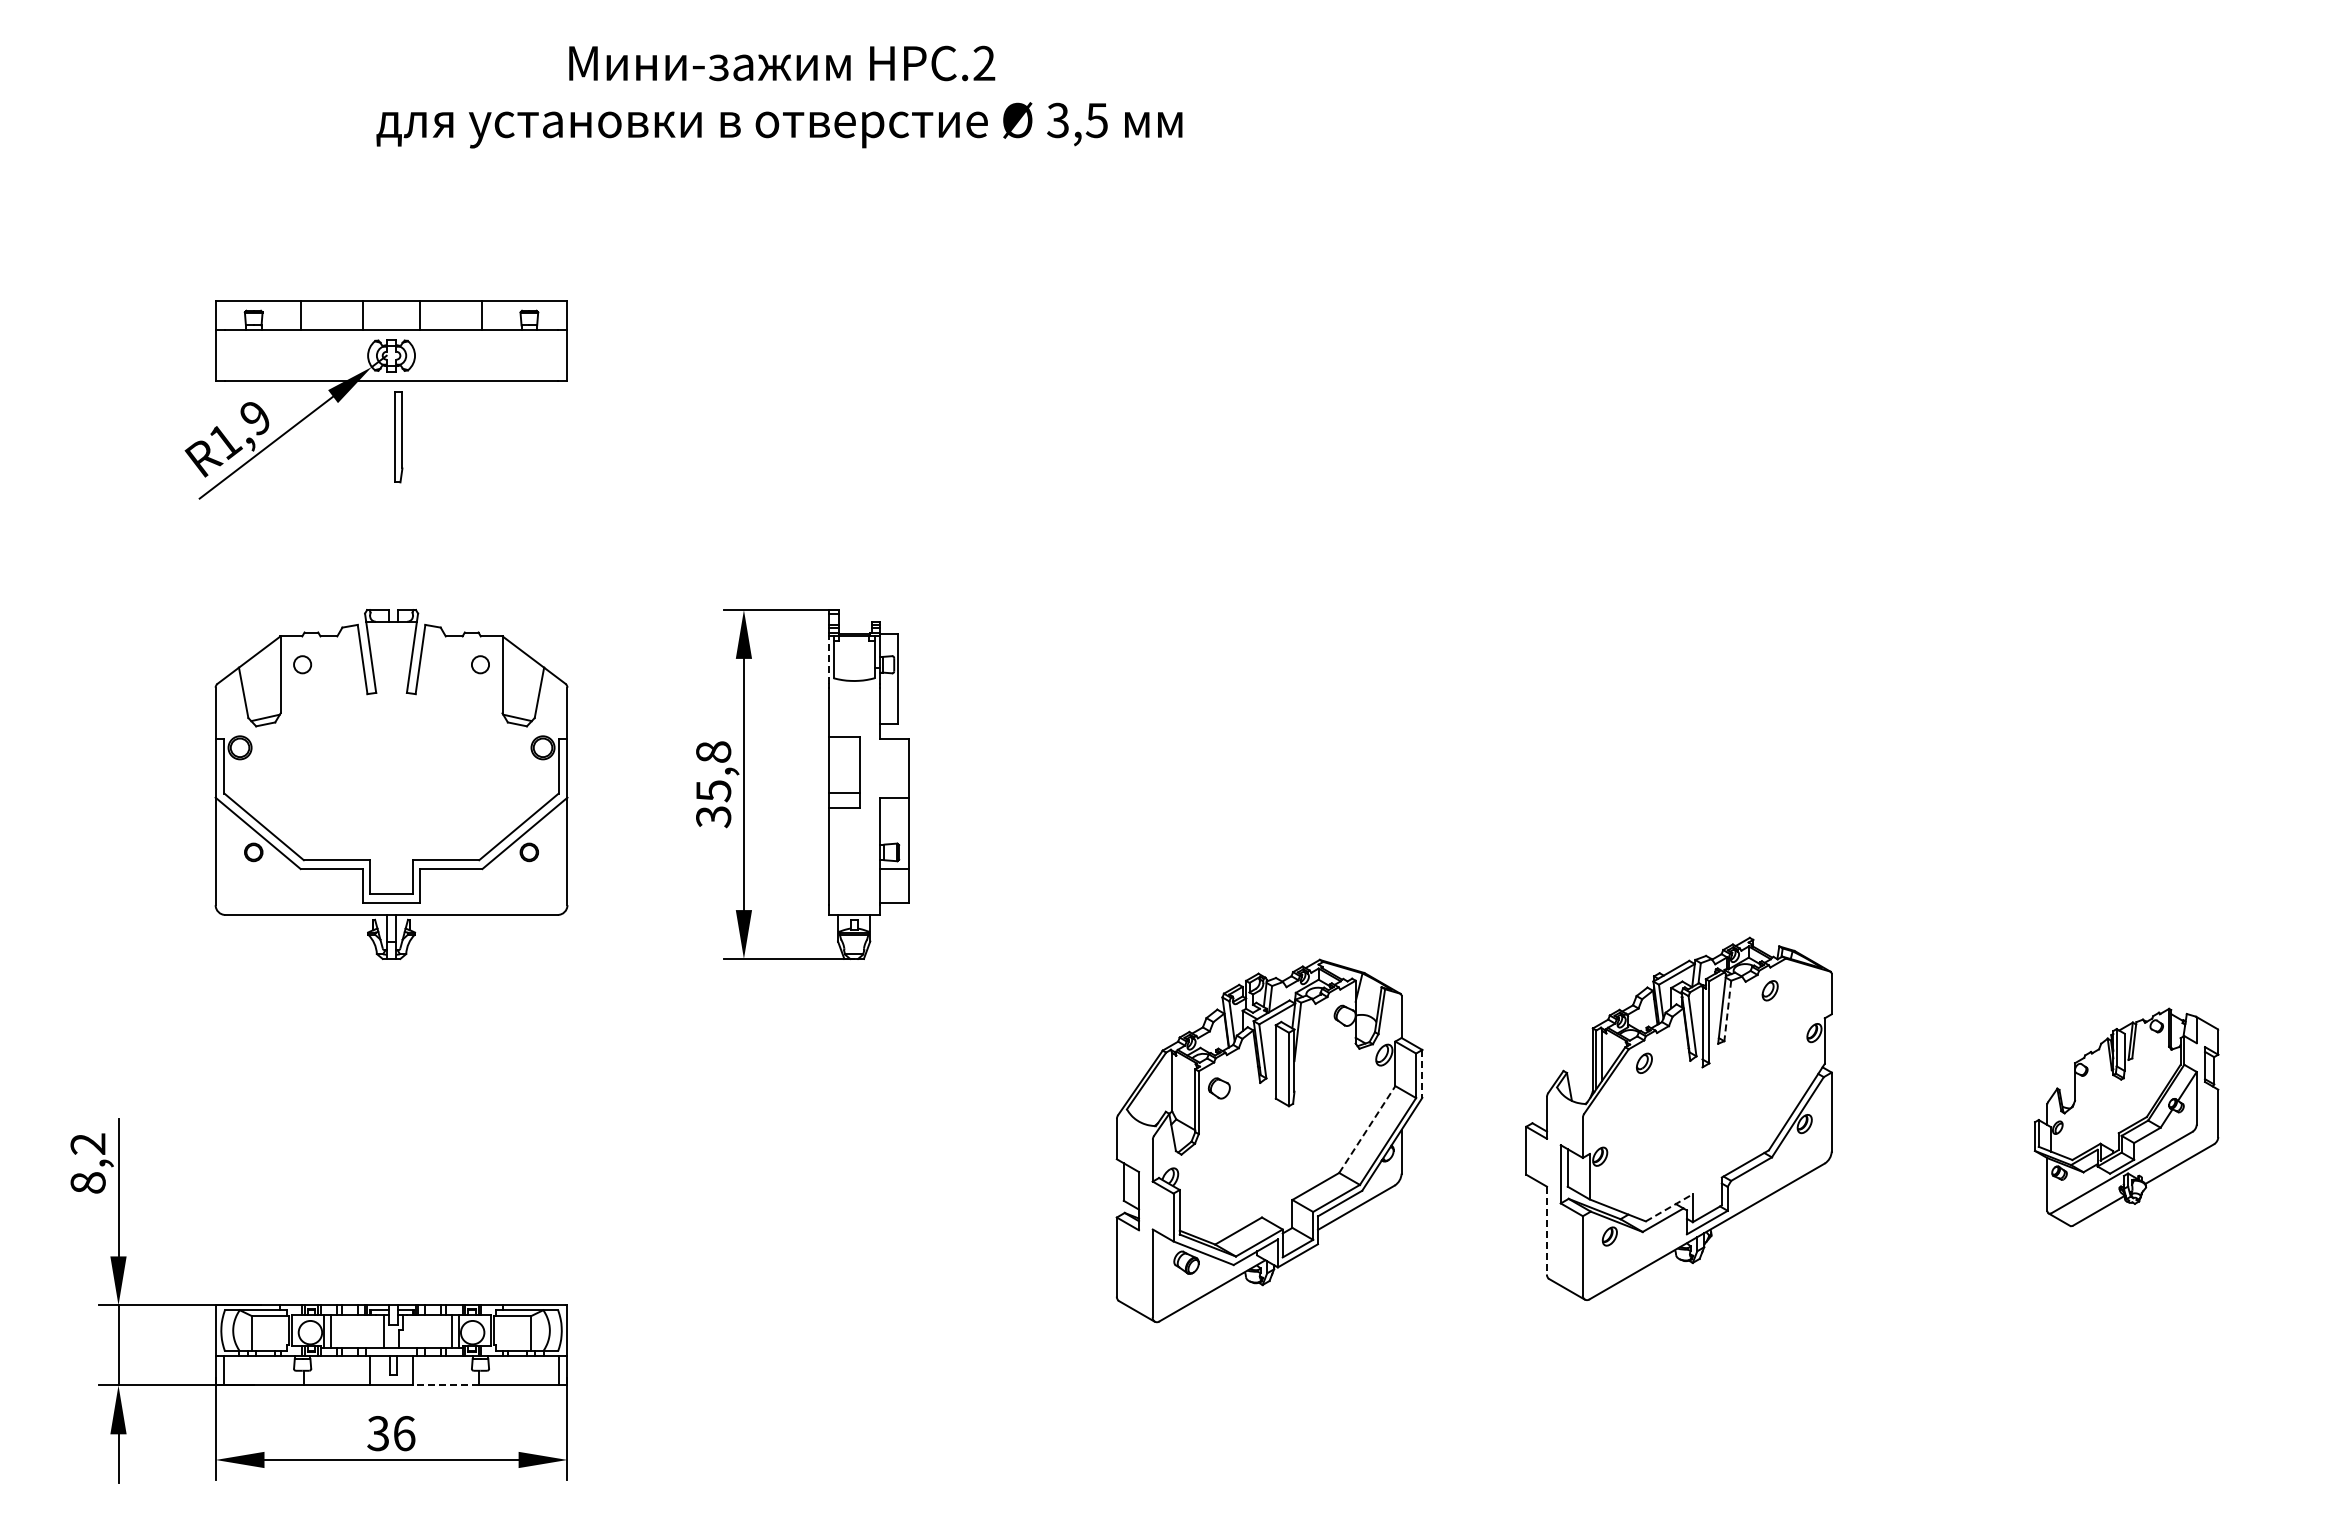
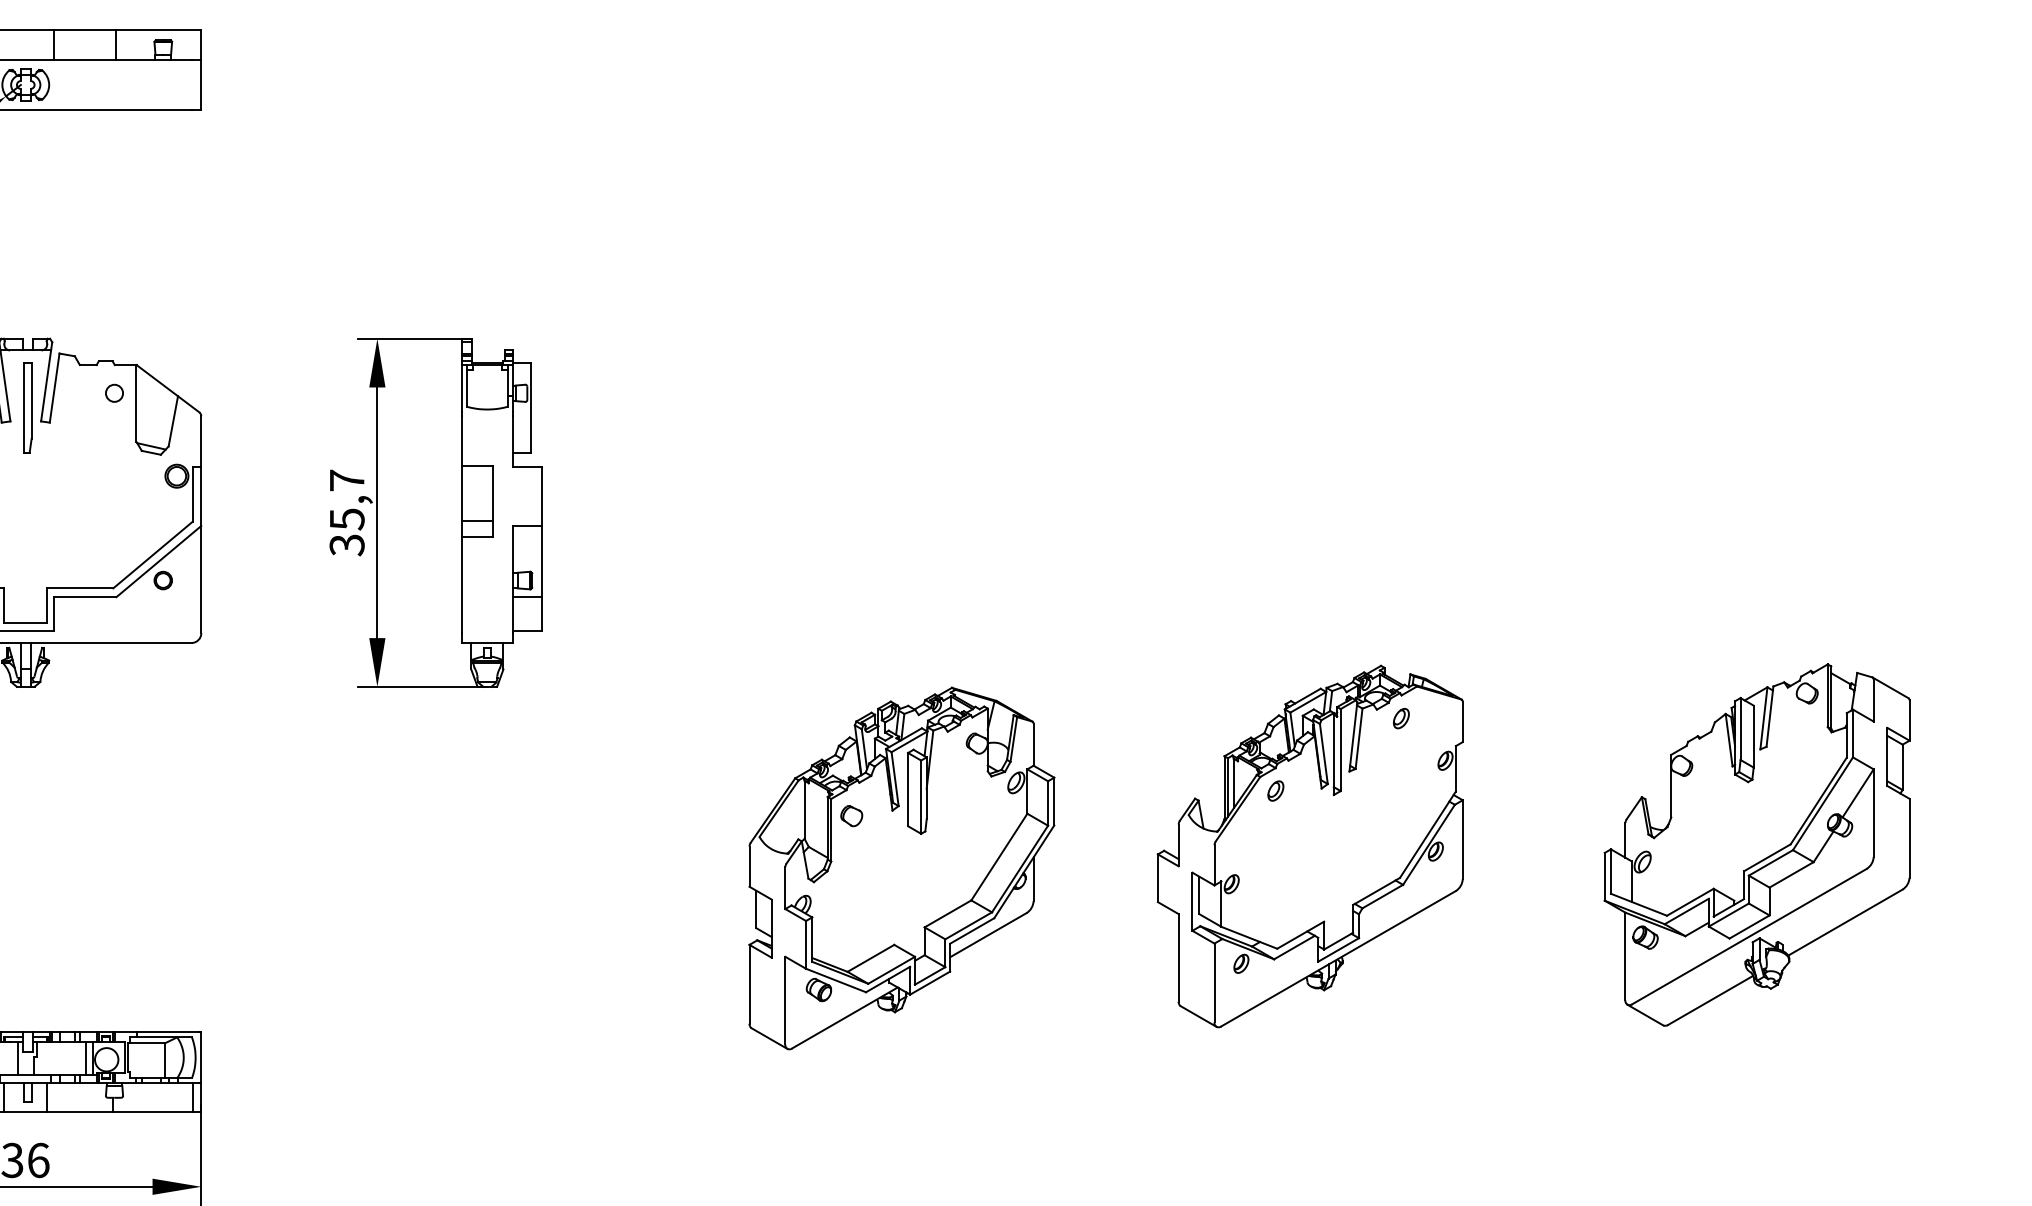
part: (398, 437) -> (27, 408), moved
line: (828, 660) -> (461, 389), dashed -> solid
text: (713, 751) -> (347, 479), 35,8 -> 35,7
line: (1727, 1011) -> (1358, 739), dashed -> solid
line: (1422, 1073) -> (1054, 801), dashed -> solid
part: (2126, 1117) -> (1756, 845), size x1.67
line: (1367, 1129) -> (999, 857), dashed -> solid
line: (1669, 1207) -> (1300, 934), dashed -> solid
line: (1546, 1230) -> (1178, 957), dashed -> solid
line: (445, 1385) -> (79, 1112), dashed -> solid

